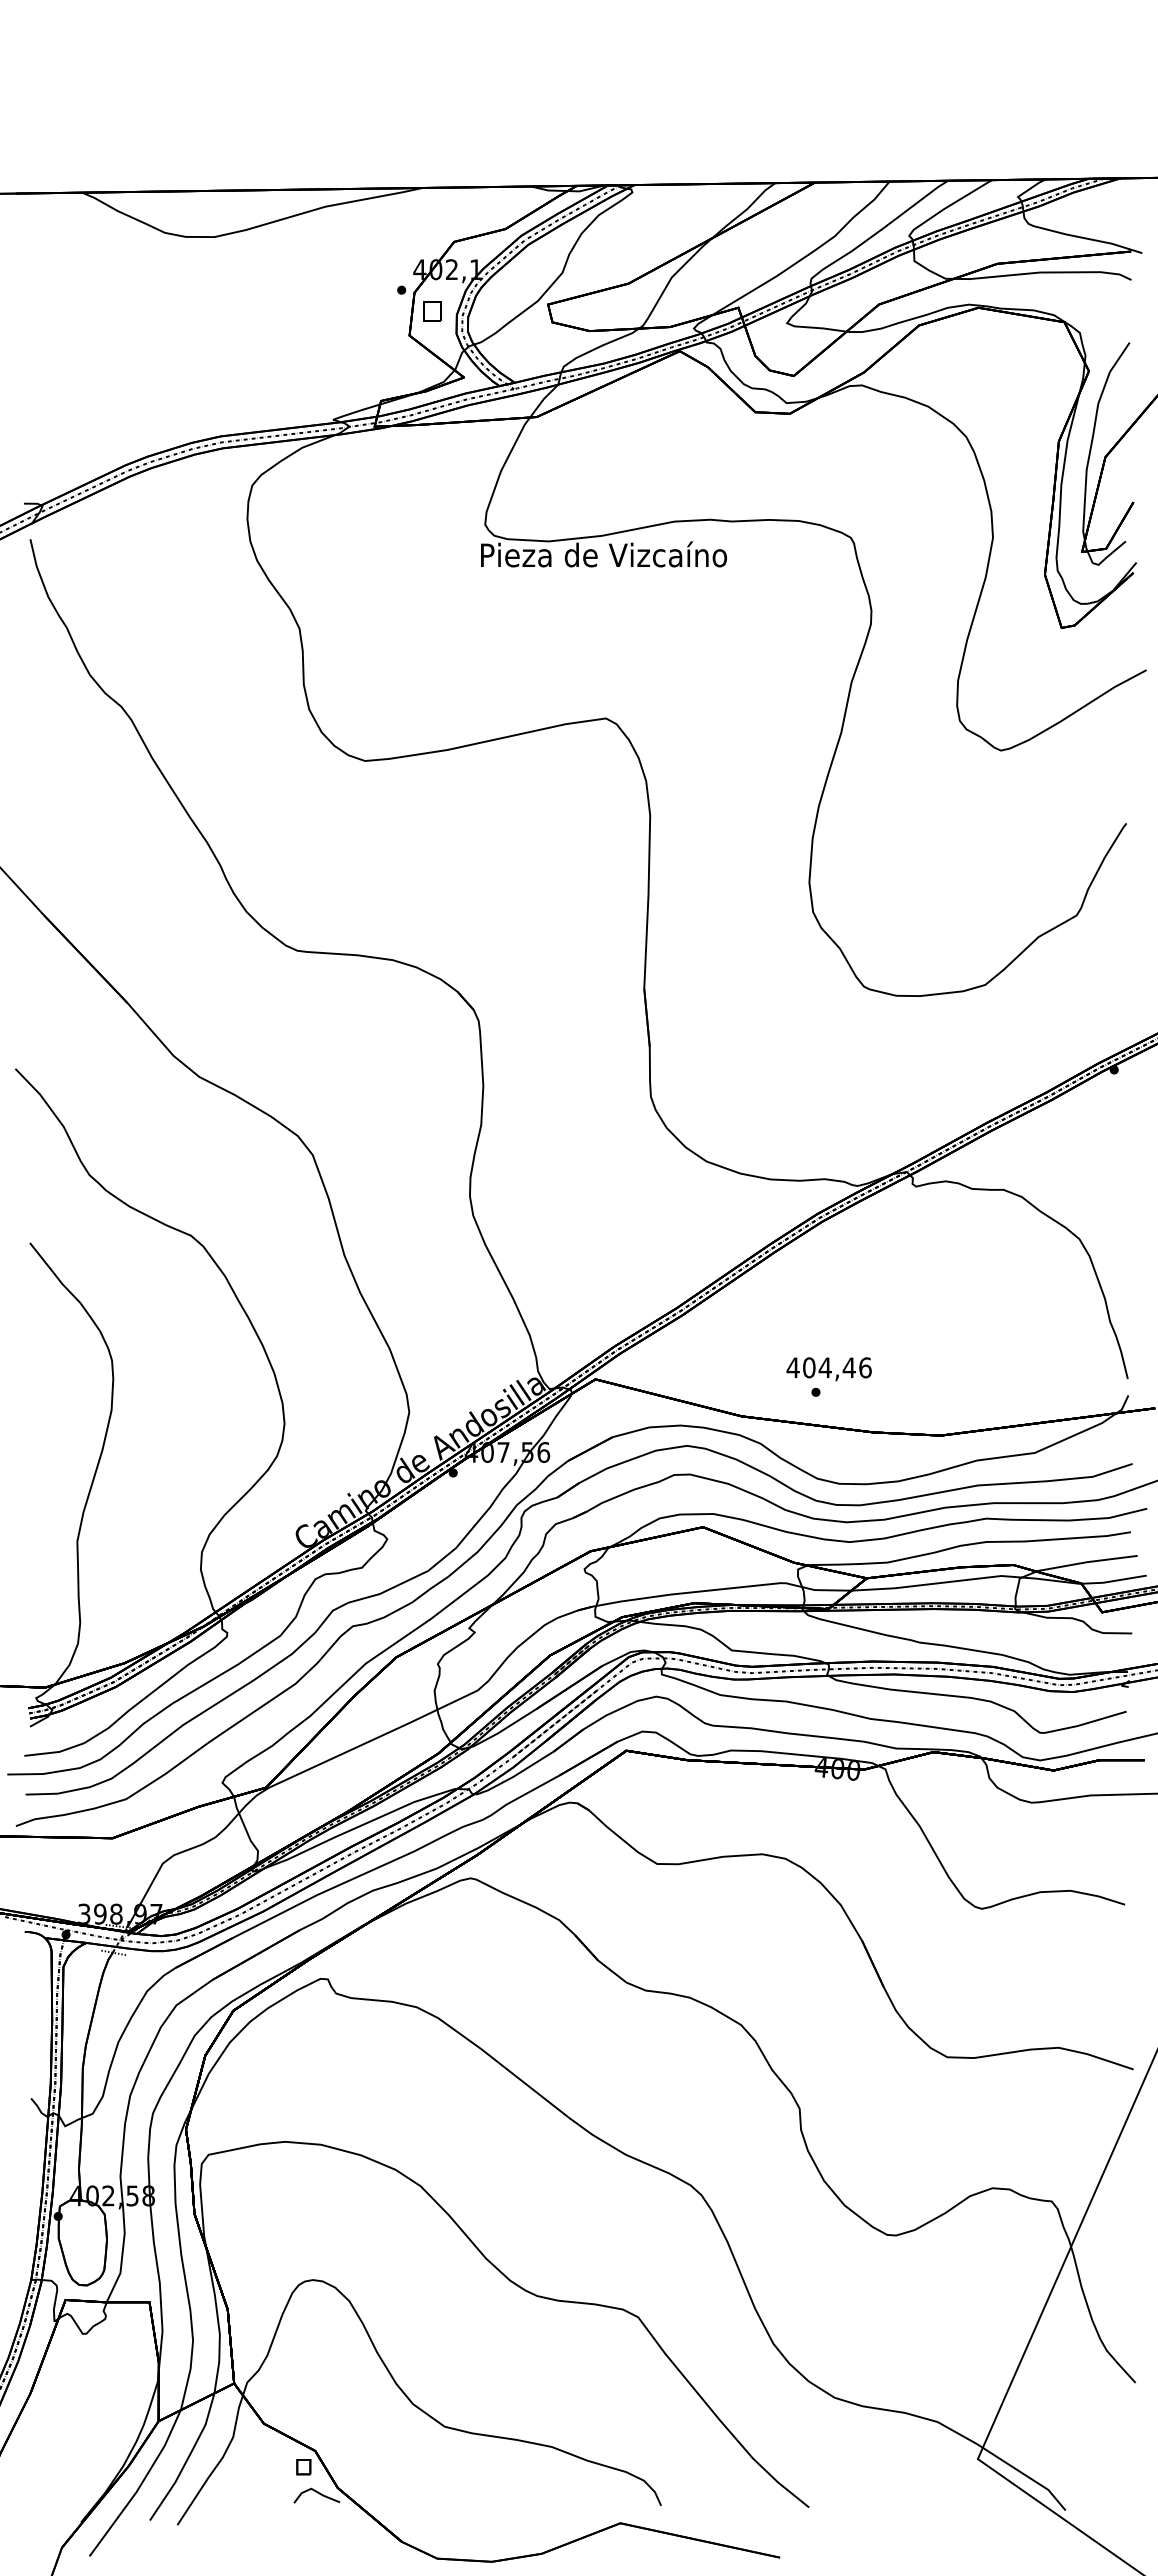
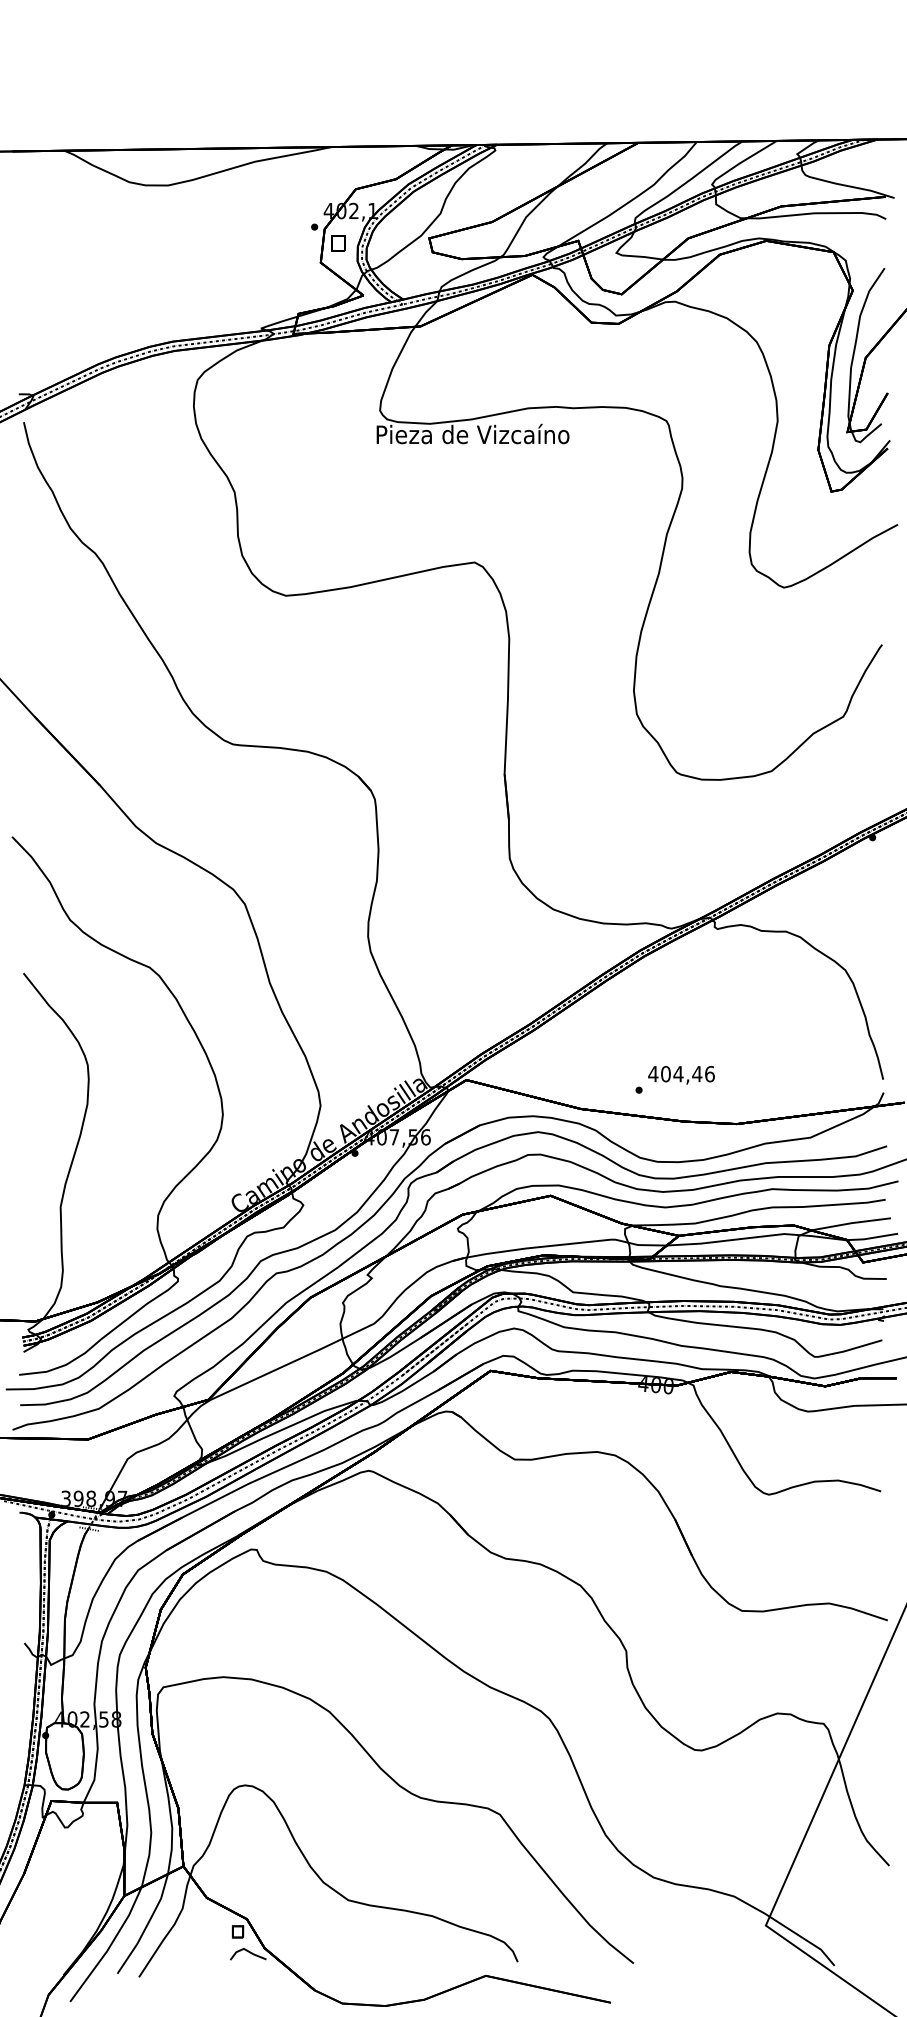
text: (828, 1369) -> (680, 1075), moved

